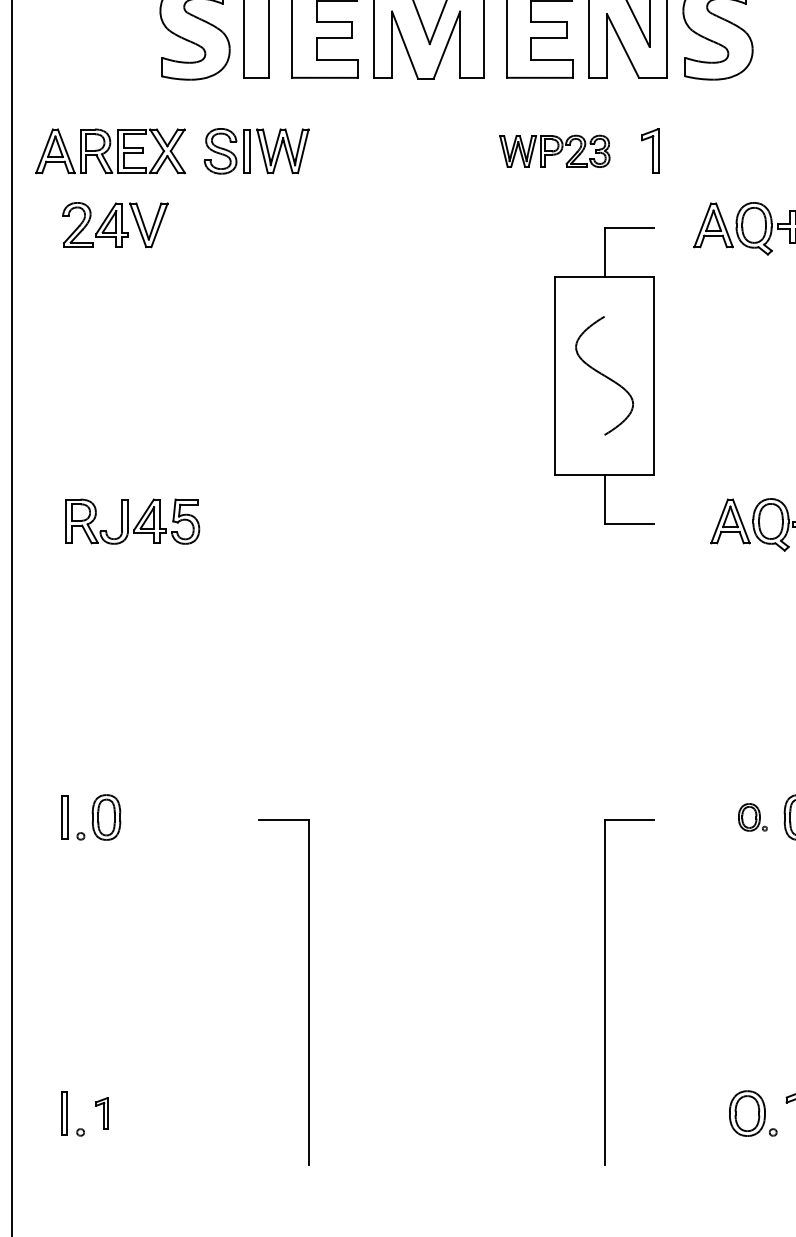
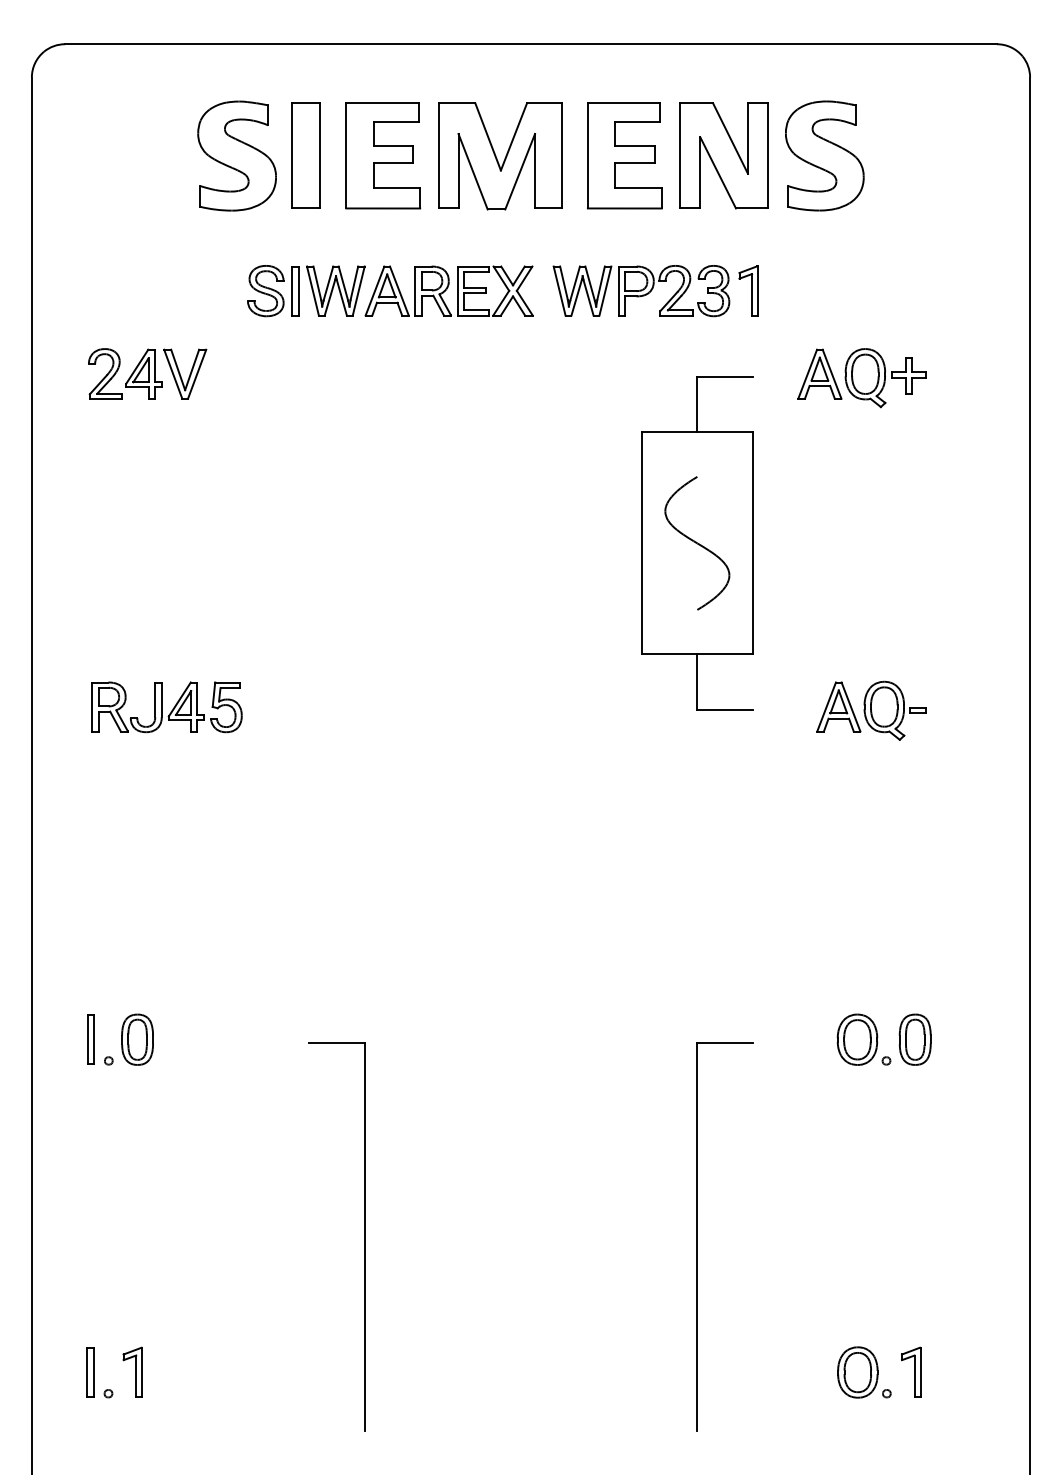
part: (109, 150) -> (448, 290), moved
part: (554, 151) -> (641, 291), size x1.43
part: (752, 817) -> (863, 1039), size x1.67
part: (101, 1112) -> (132, 1371), size x1.43

